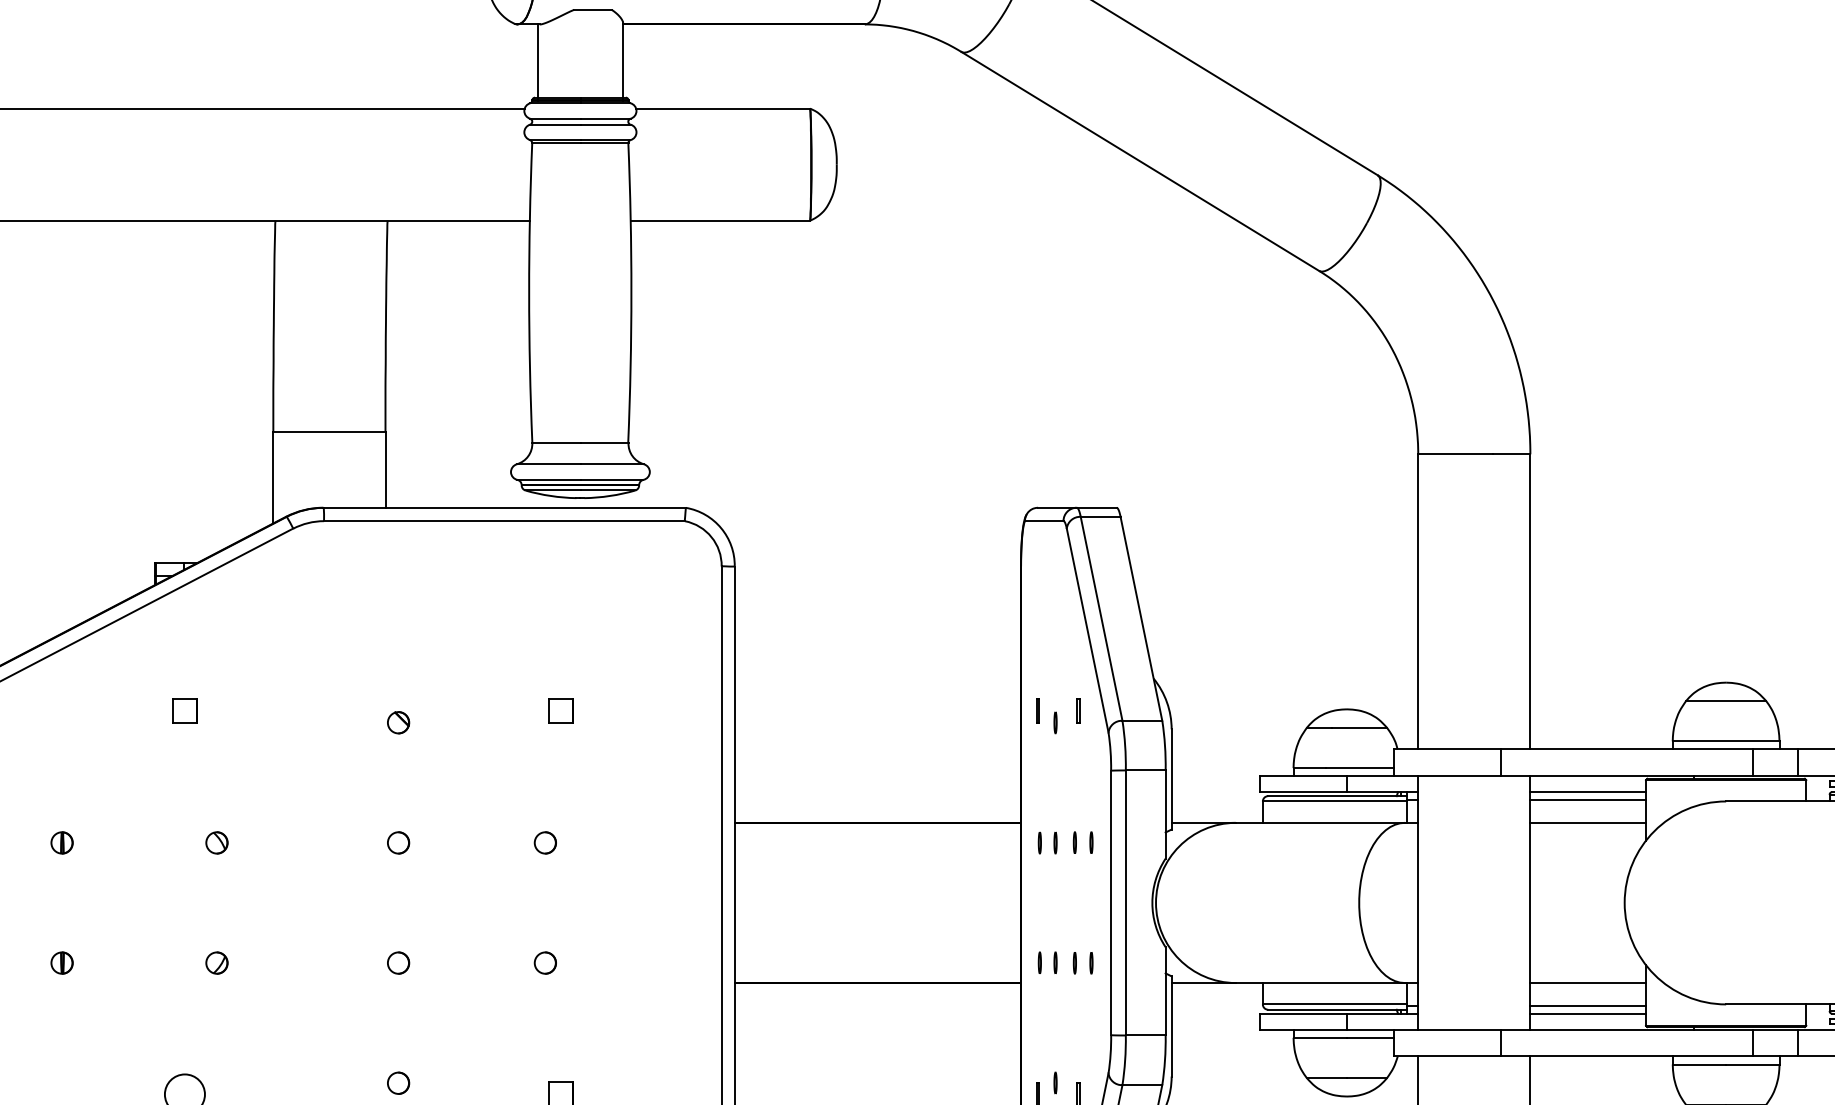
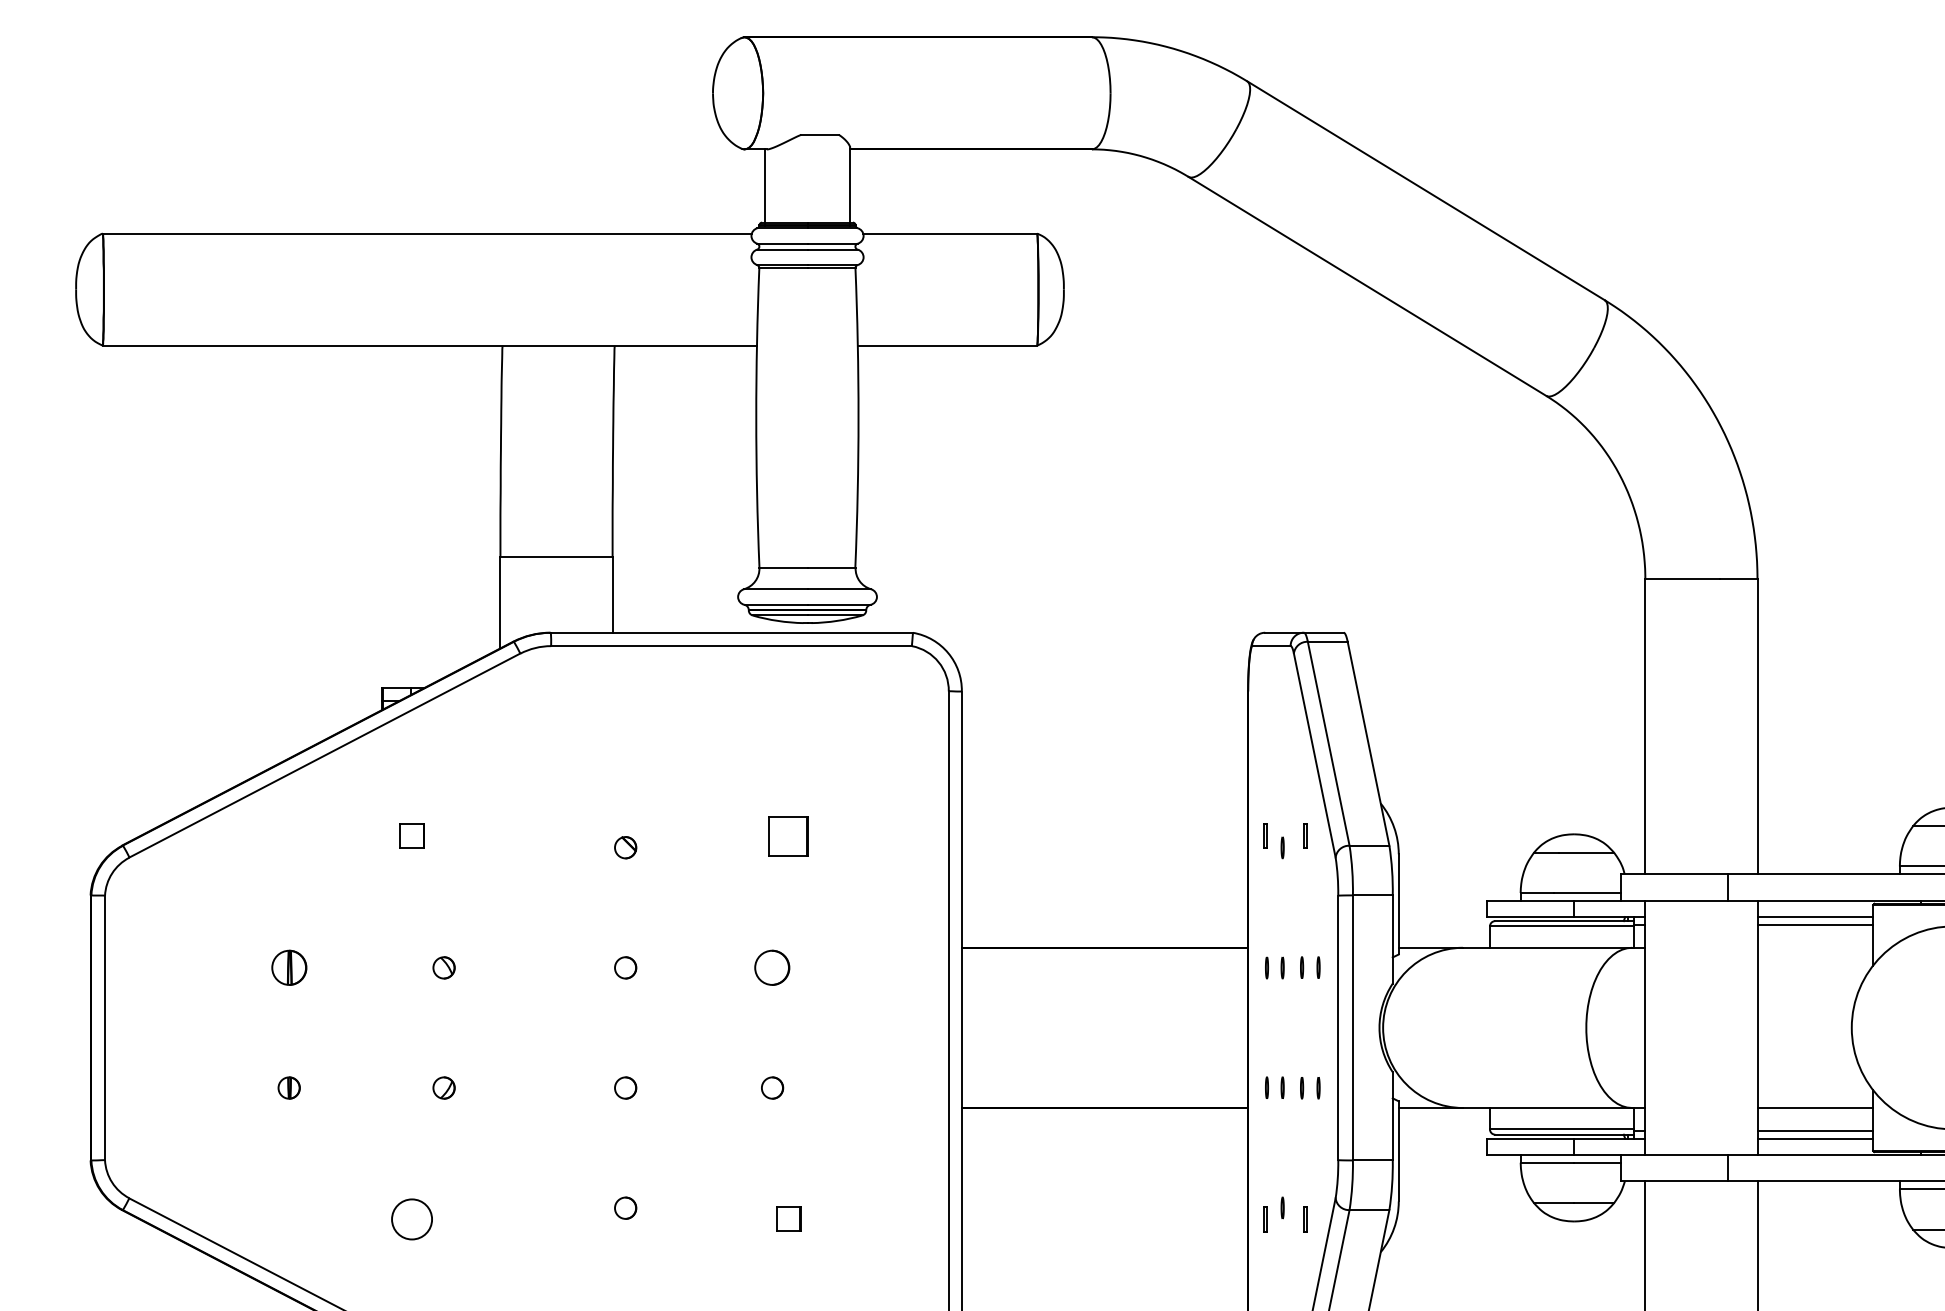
part: (561, 710) -> (788, 835), size x1.6
line: (1588, 822) -> (1815, 947), removed
part: (61, 842) -> (288, 967), size x1.6
circle: (545, 842) -> (772, 967), size x1.6

